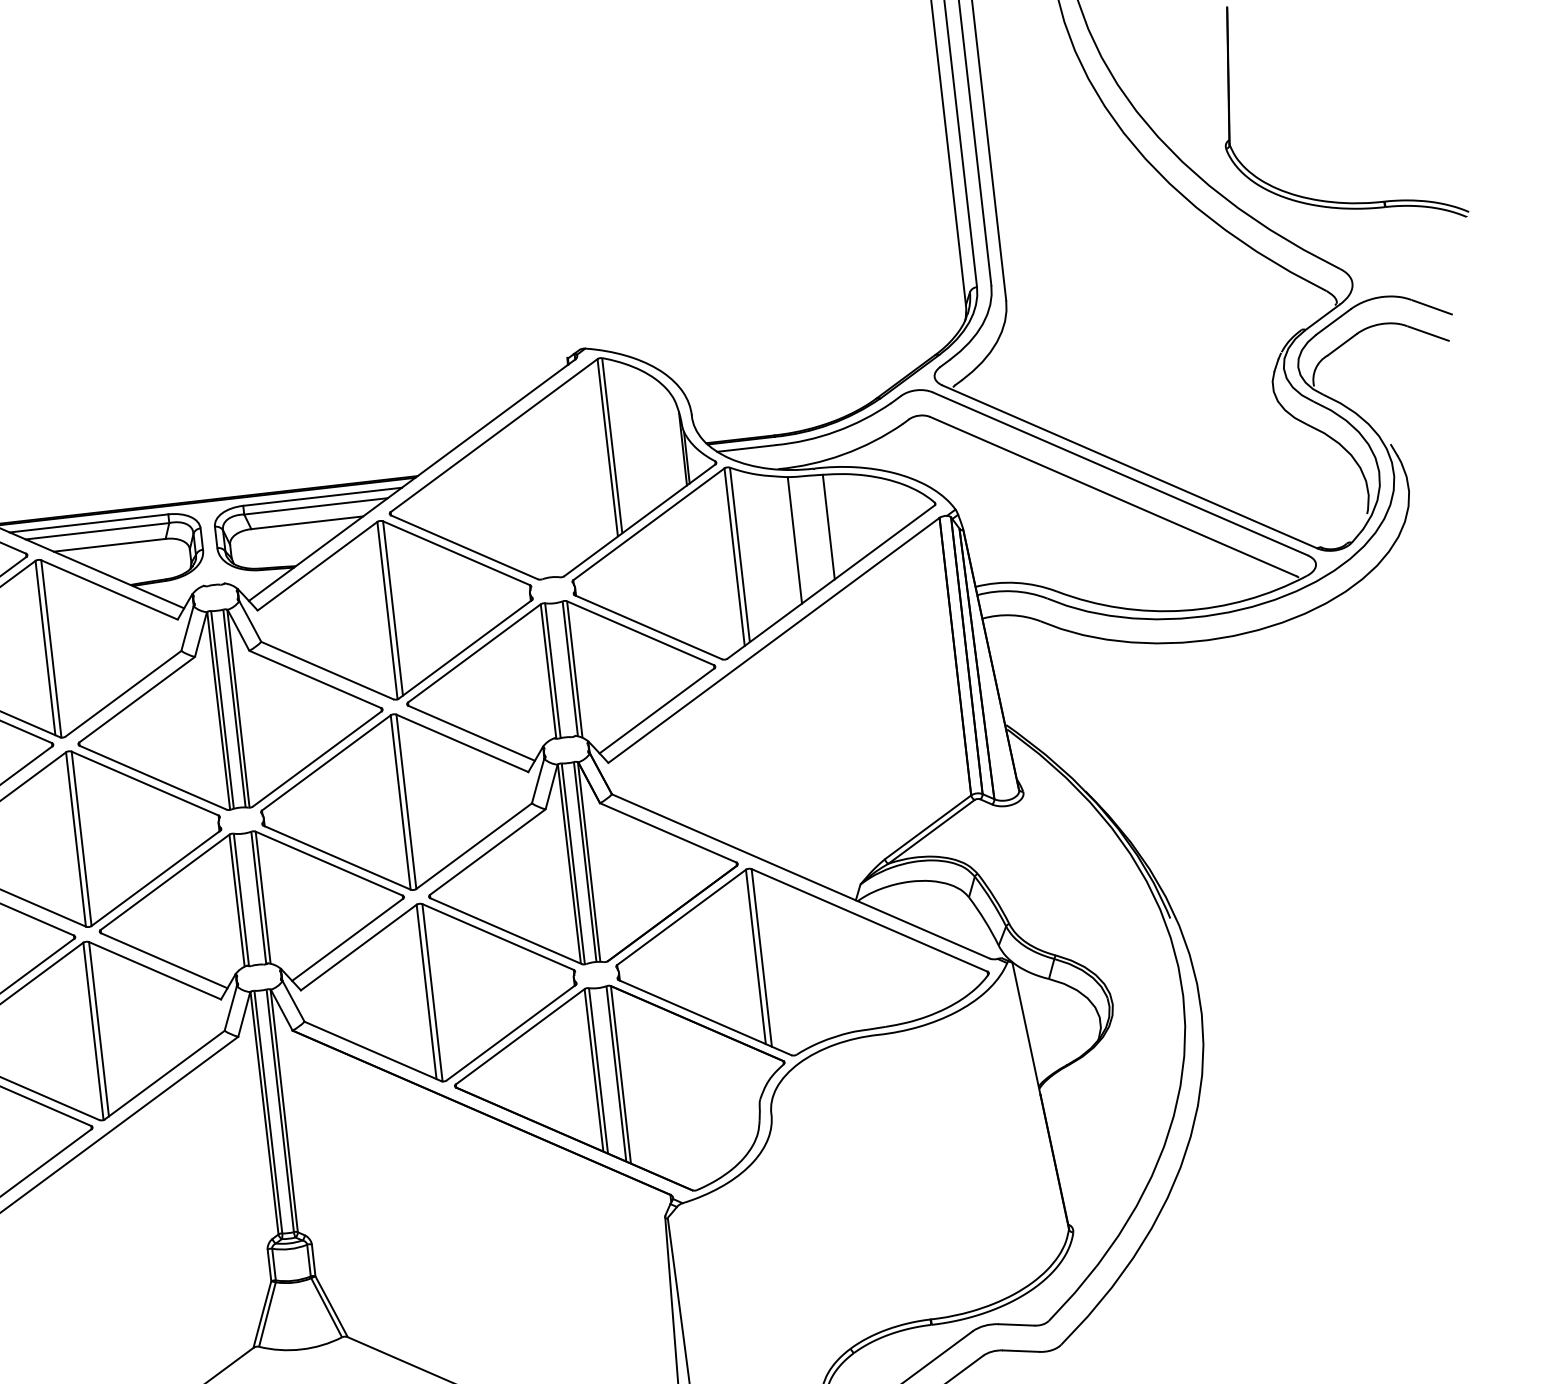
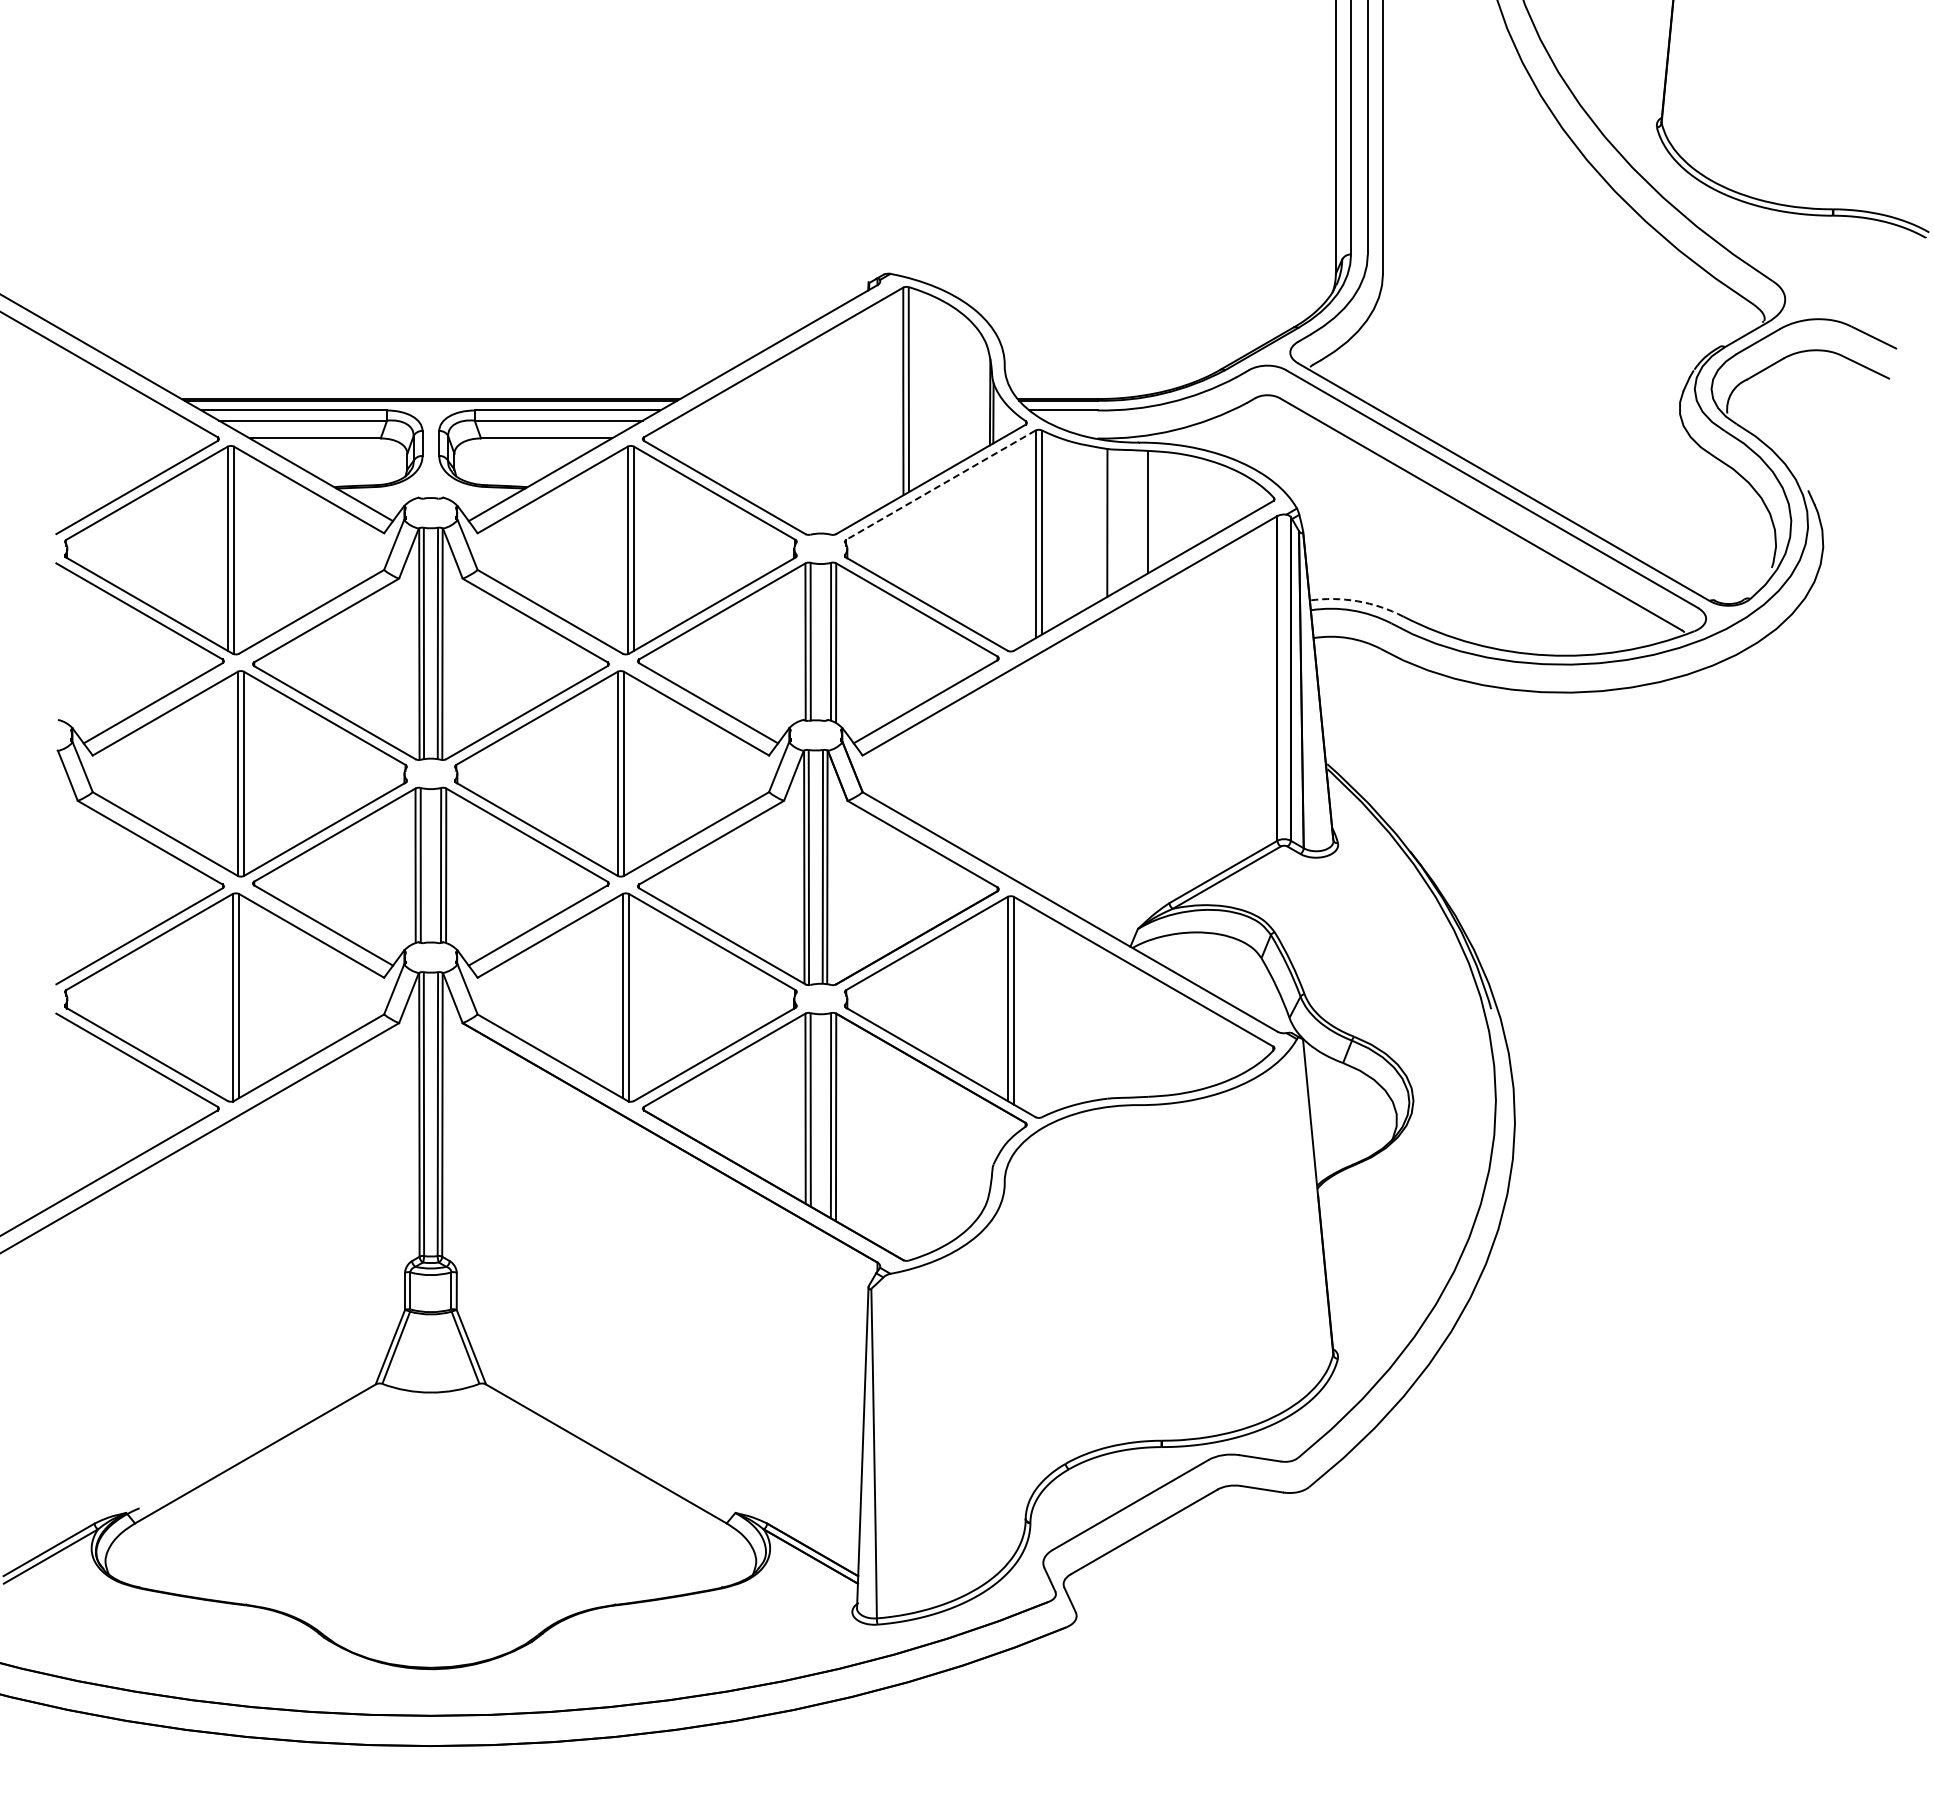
line: (648, 524) -> (940, 485), solid -> dashed
arc: (1016, 583) -> (1357, 601), solid -> dashed

